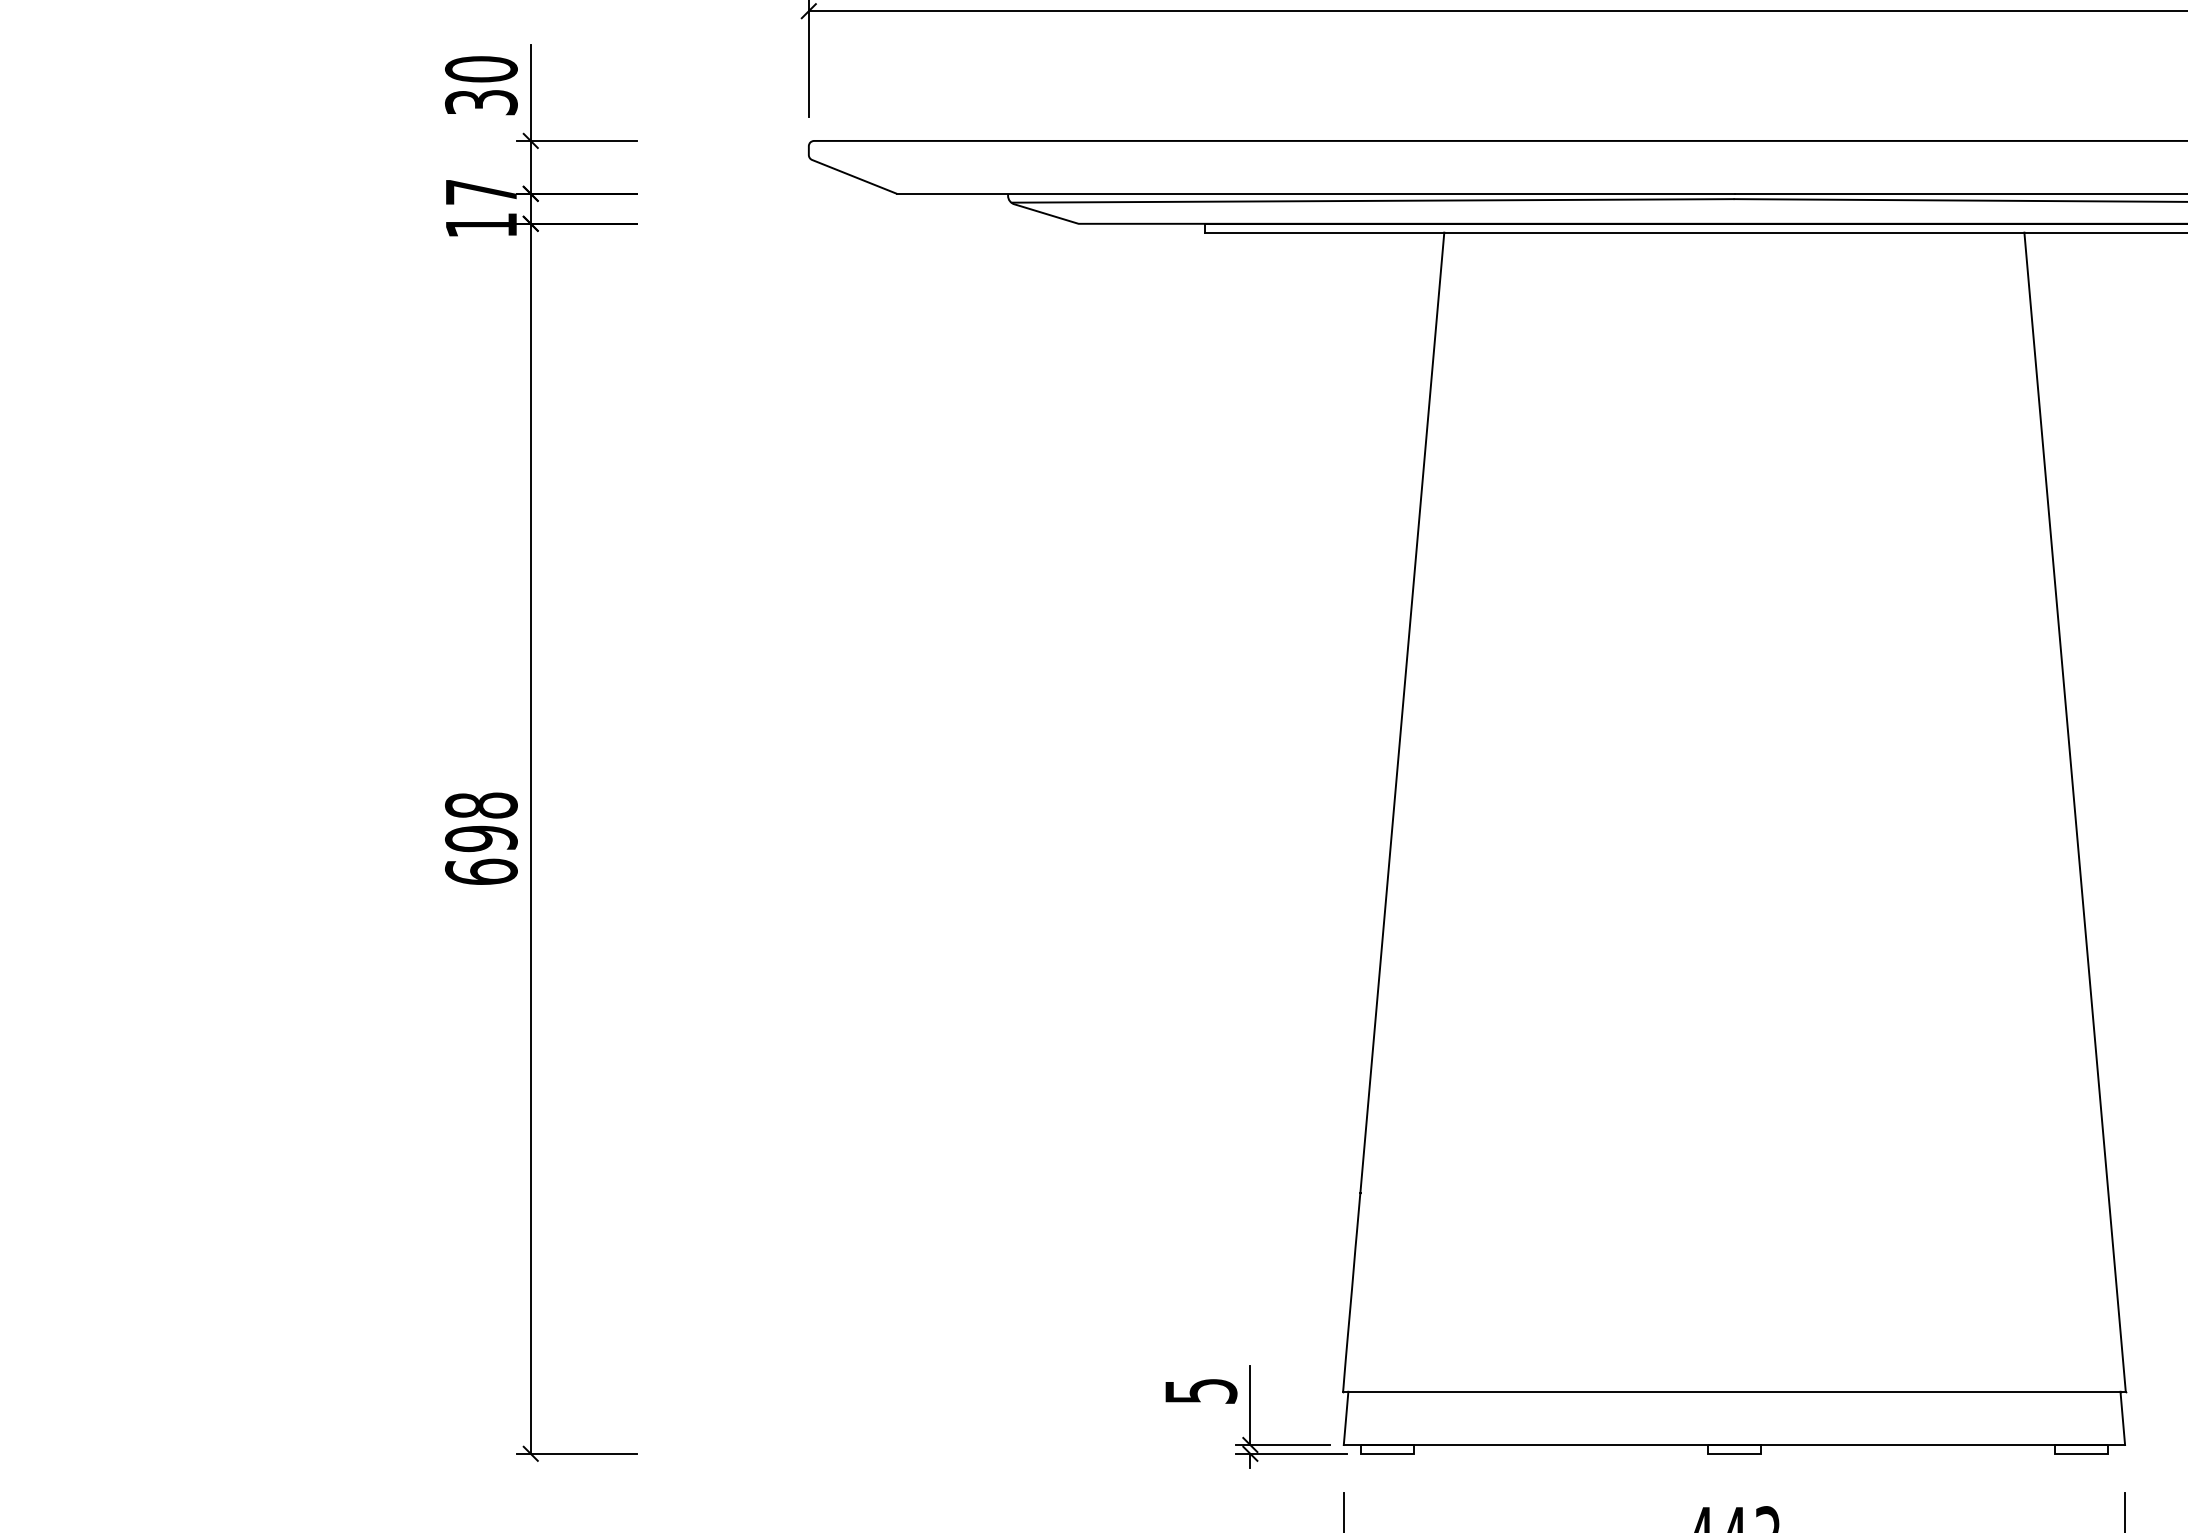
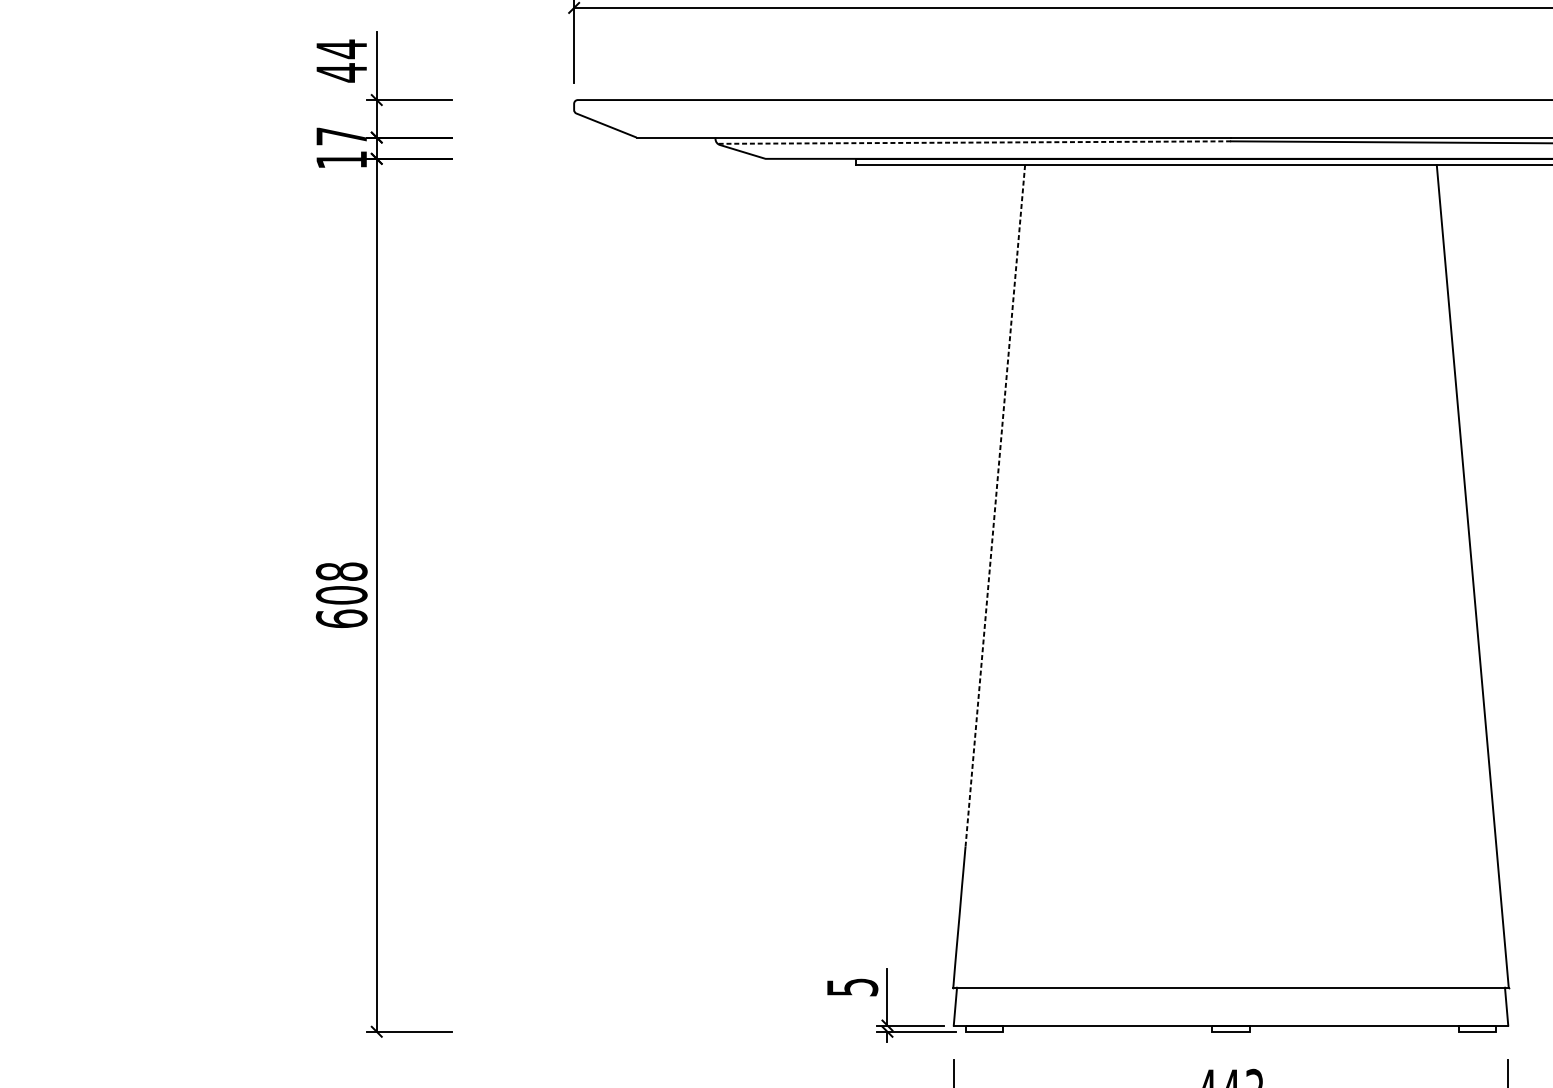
text: (480, 85) -> (341, 60), 30 -> 44
line: (1372, 200) -> (974, 142), solid -> dashed
line: (1402, 713) -> (995, 506), solid -> dashed
text: (481, 838) -> (341, 595), 698 -> 608

